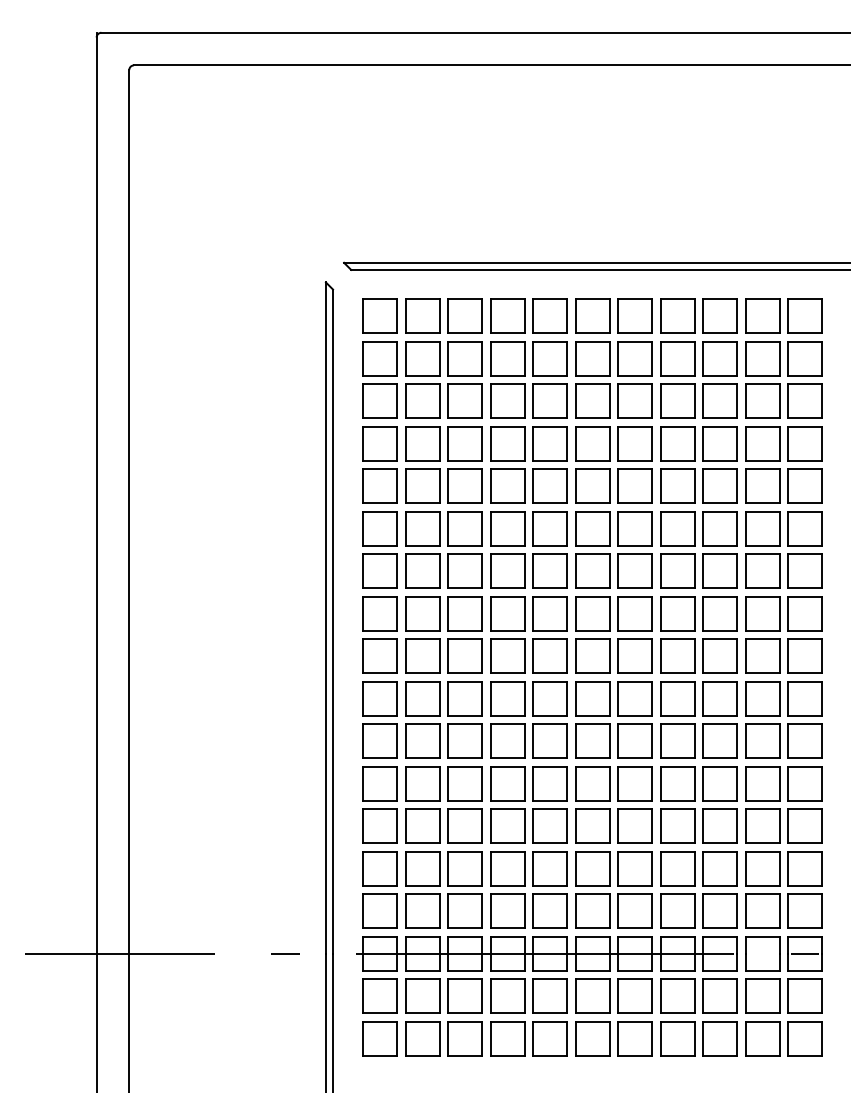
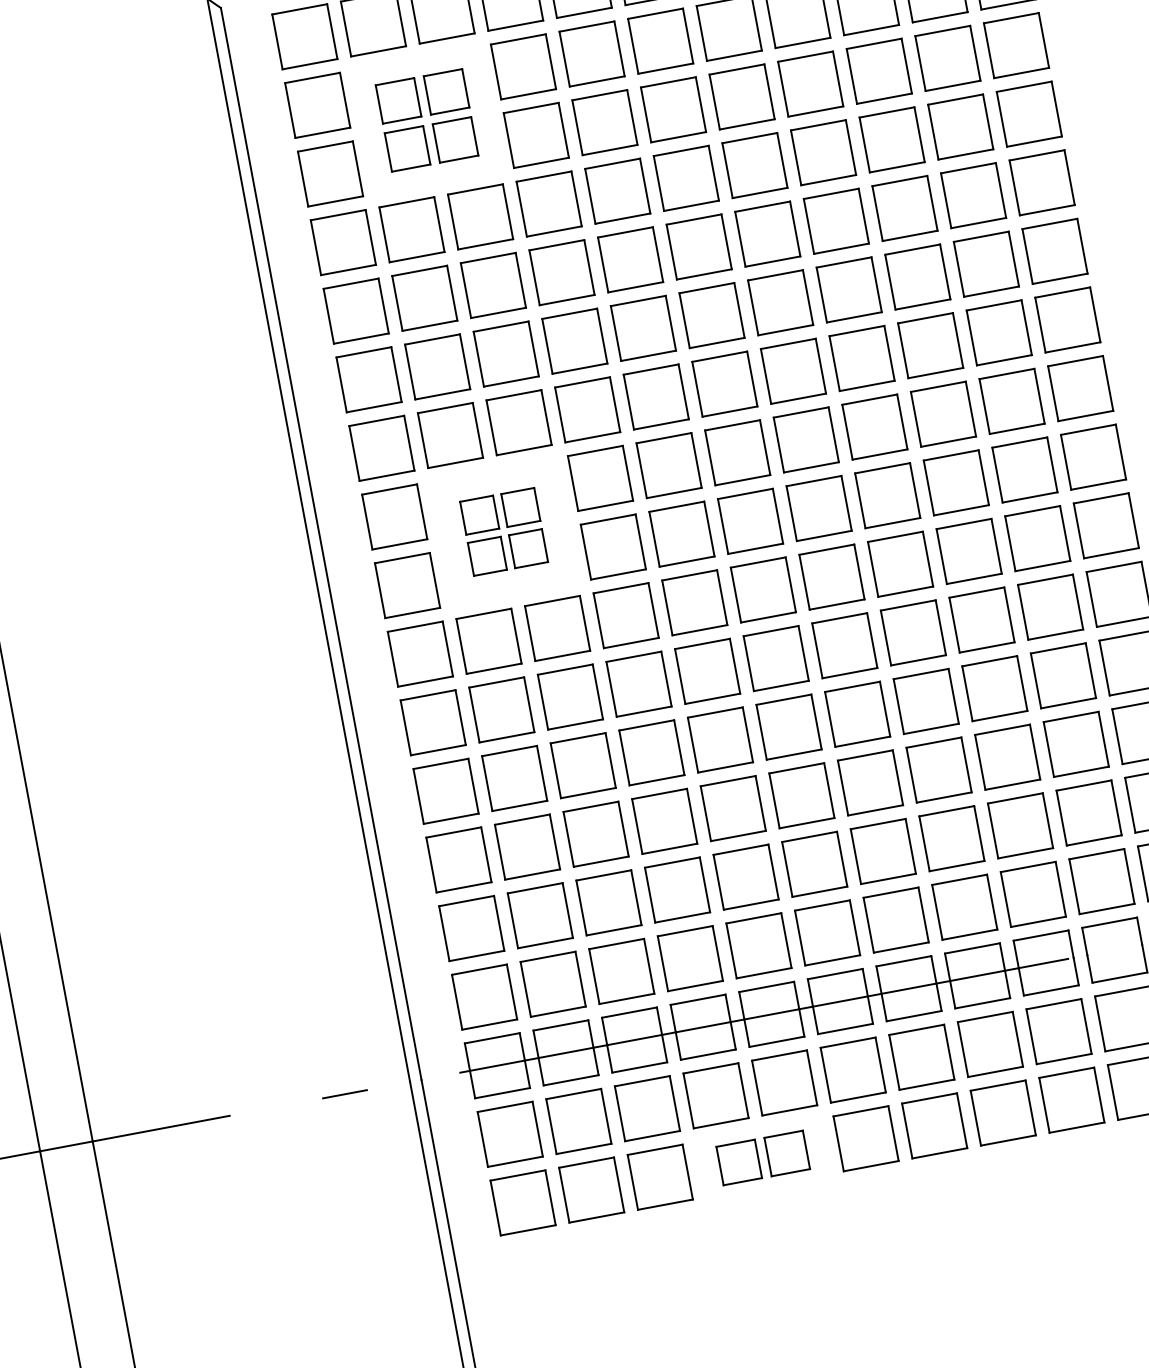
part: (443, 379) -> (426, 119), size x0.7
part: (443, 634) -> (503, 531), size x0.6
part: (528, 1038) -> (762, 1157), size x0.7

